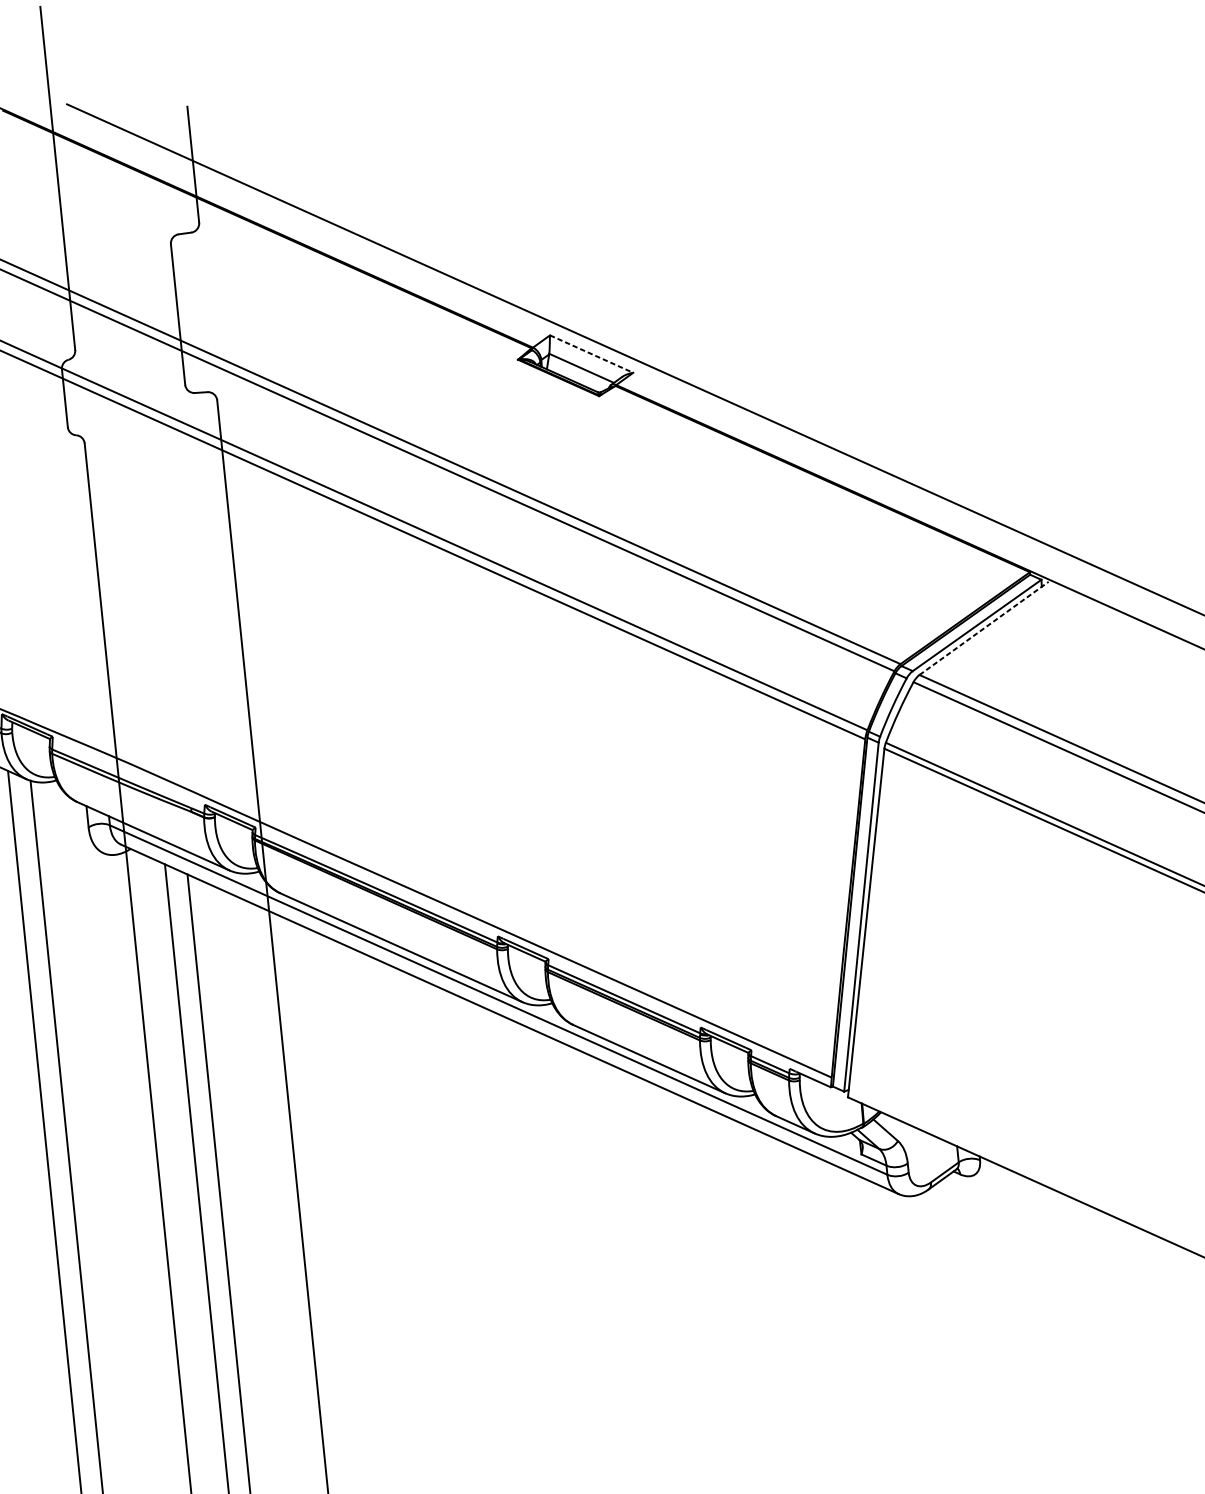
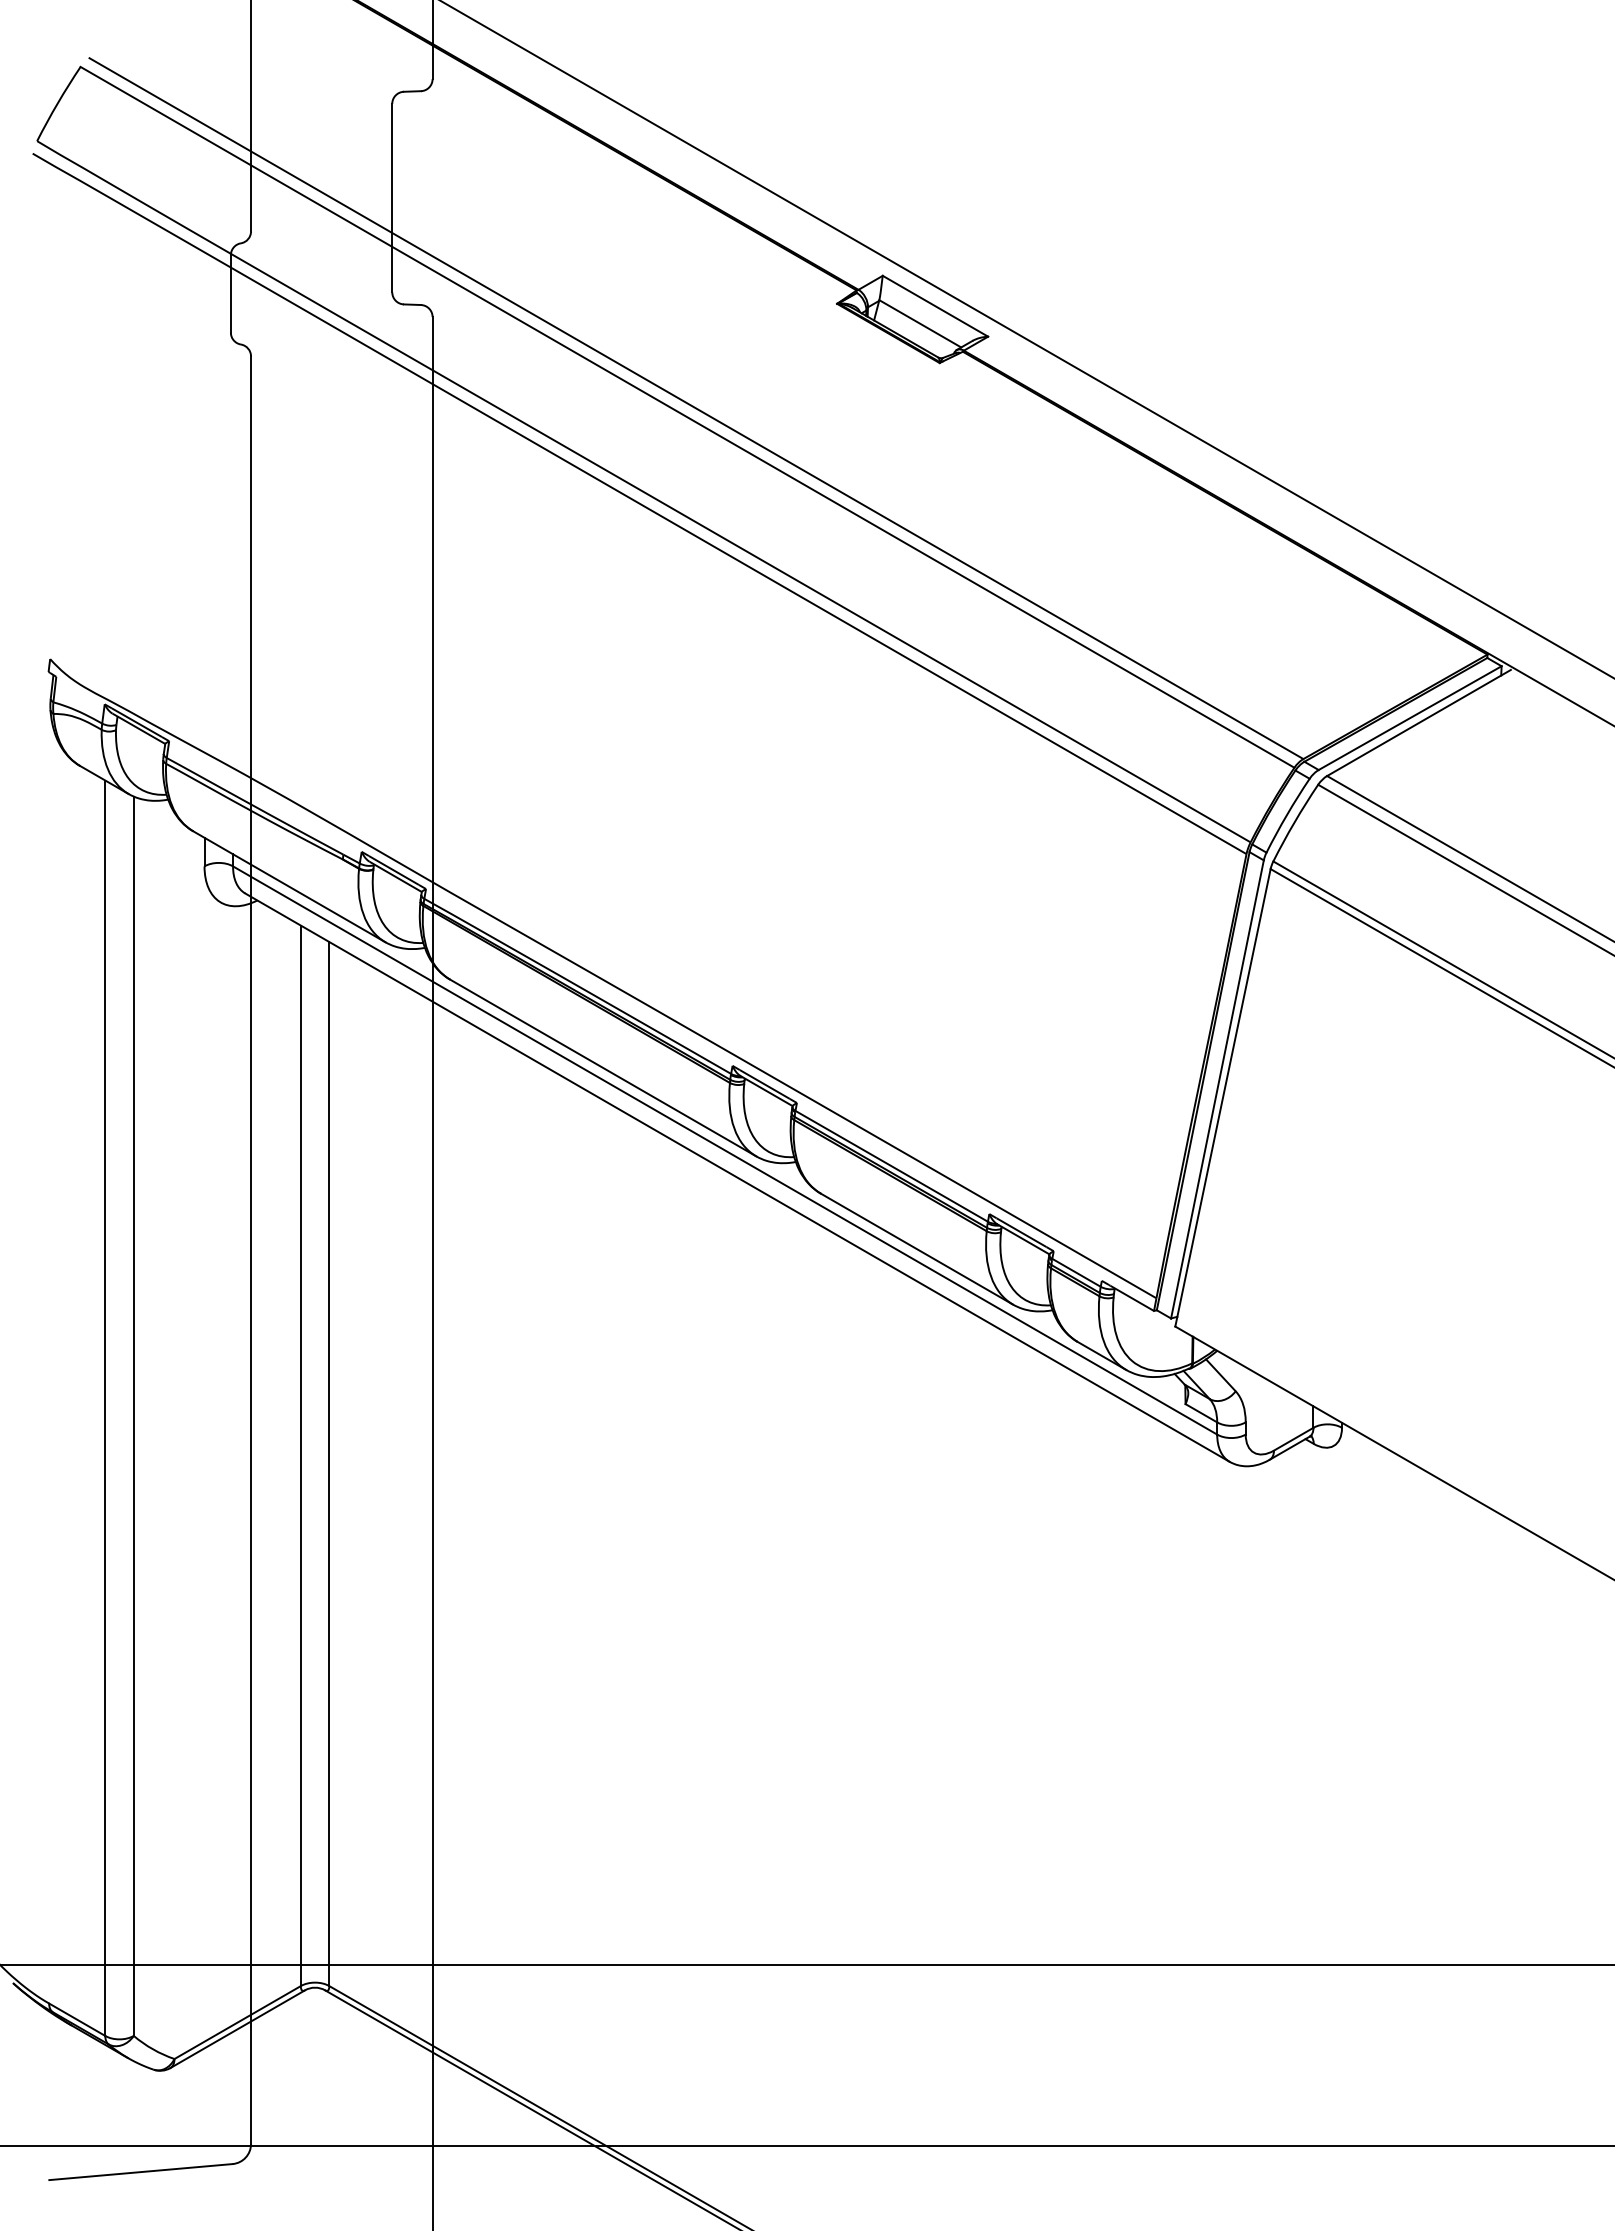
line: (591, 354) -> (935, 306), dashed -> solid
line: (984, 628) -> (1419, 722), dashed -> solid

